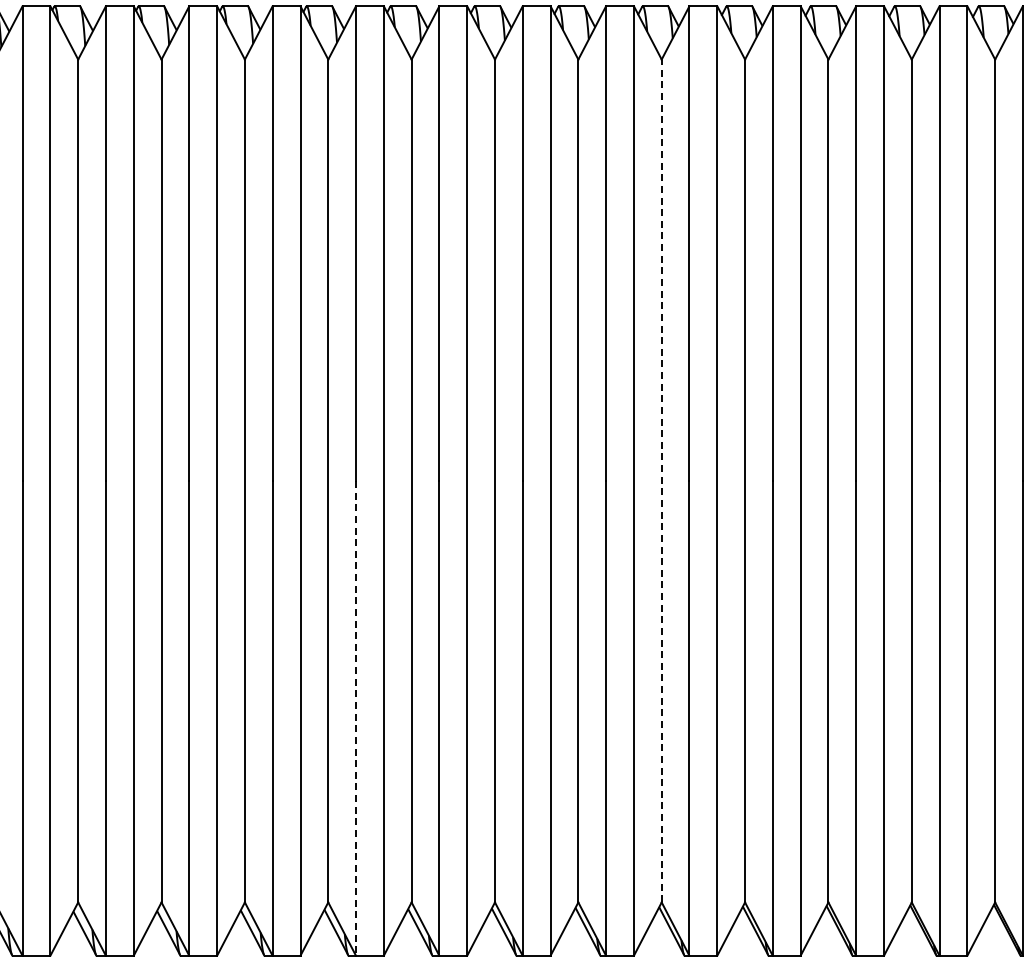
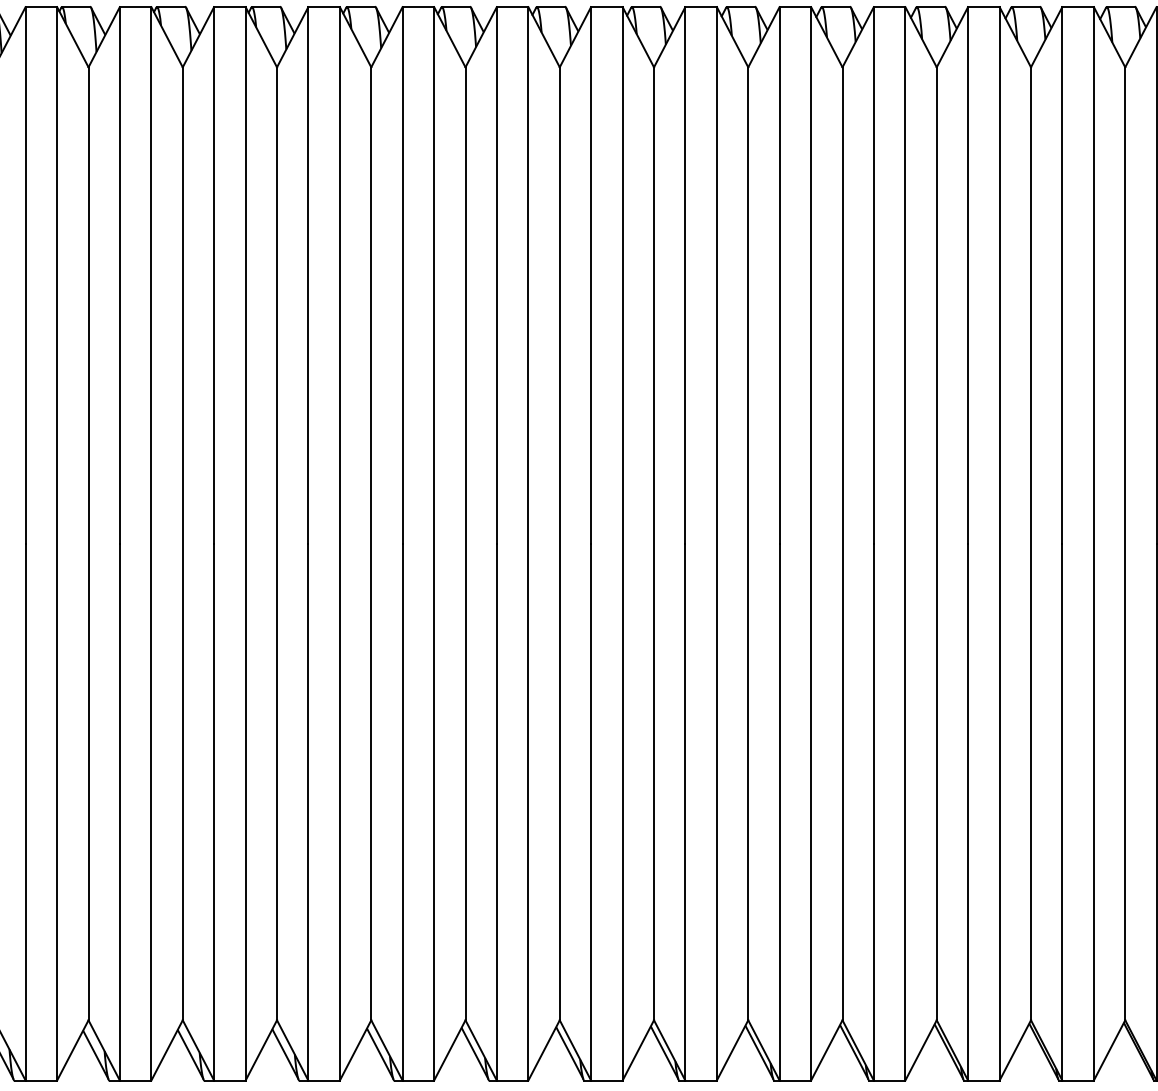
line: (661, 480) -> (748, 543), dashed -> solid
line: (355, 718) -> (402, 812), dashed -> solid

